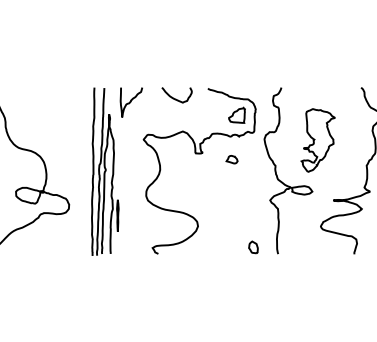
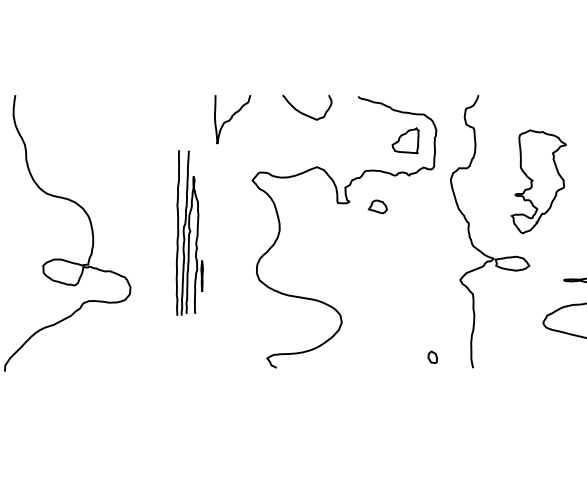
part: (231, 159) -> (376, 206), moved
part: (105, 171) -> (190, 232), size x0.6
part: (253, 247) -> (432, 357), size x0.6

